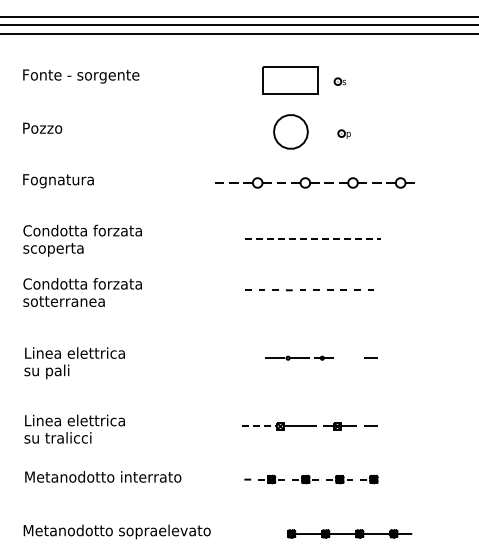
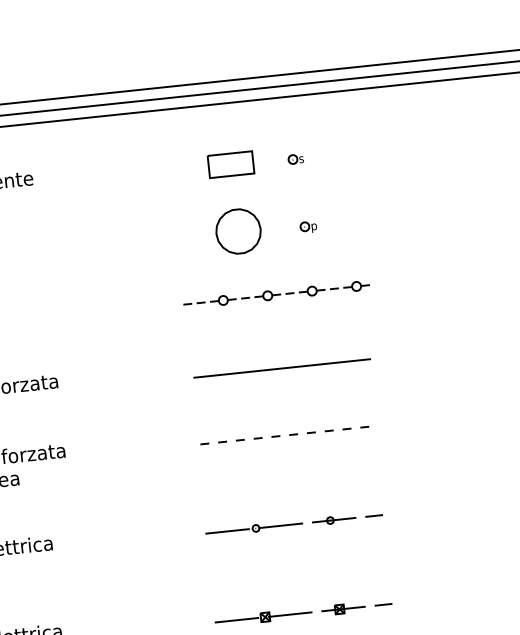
part: (290, 80) -> (230, 164), size x0.62
part: (314, 182) -> (276, 294), size x0.71
line: (313, 239) -> (282, 368), dashed -> solid
part: (299, 357) -> (280, 524), size x1.67
line: (259, 426) -> (237, 620), dashed -> solid

